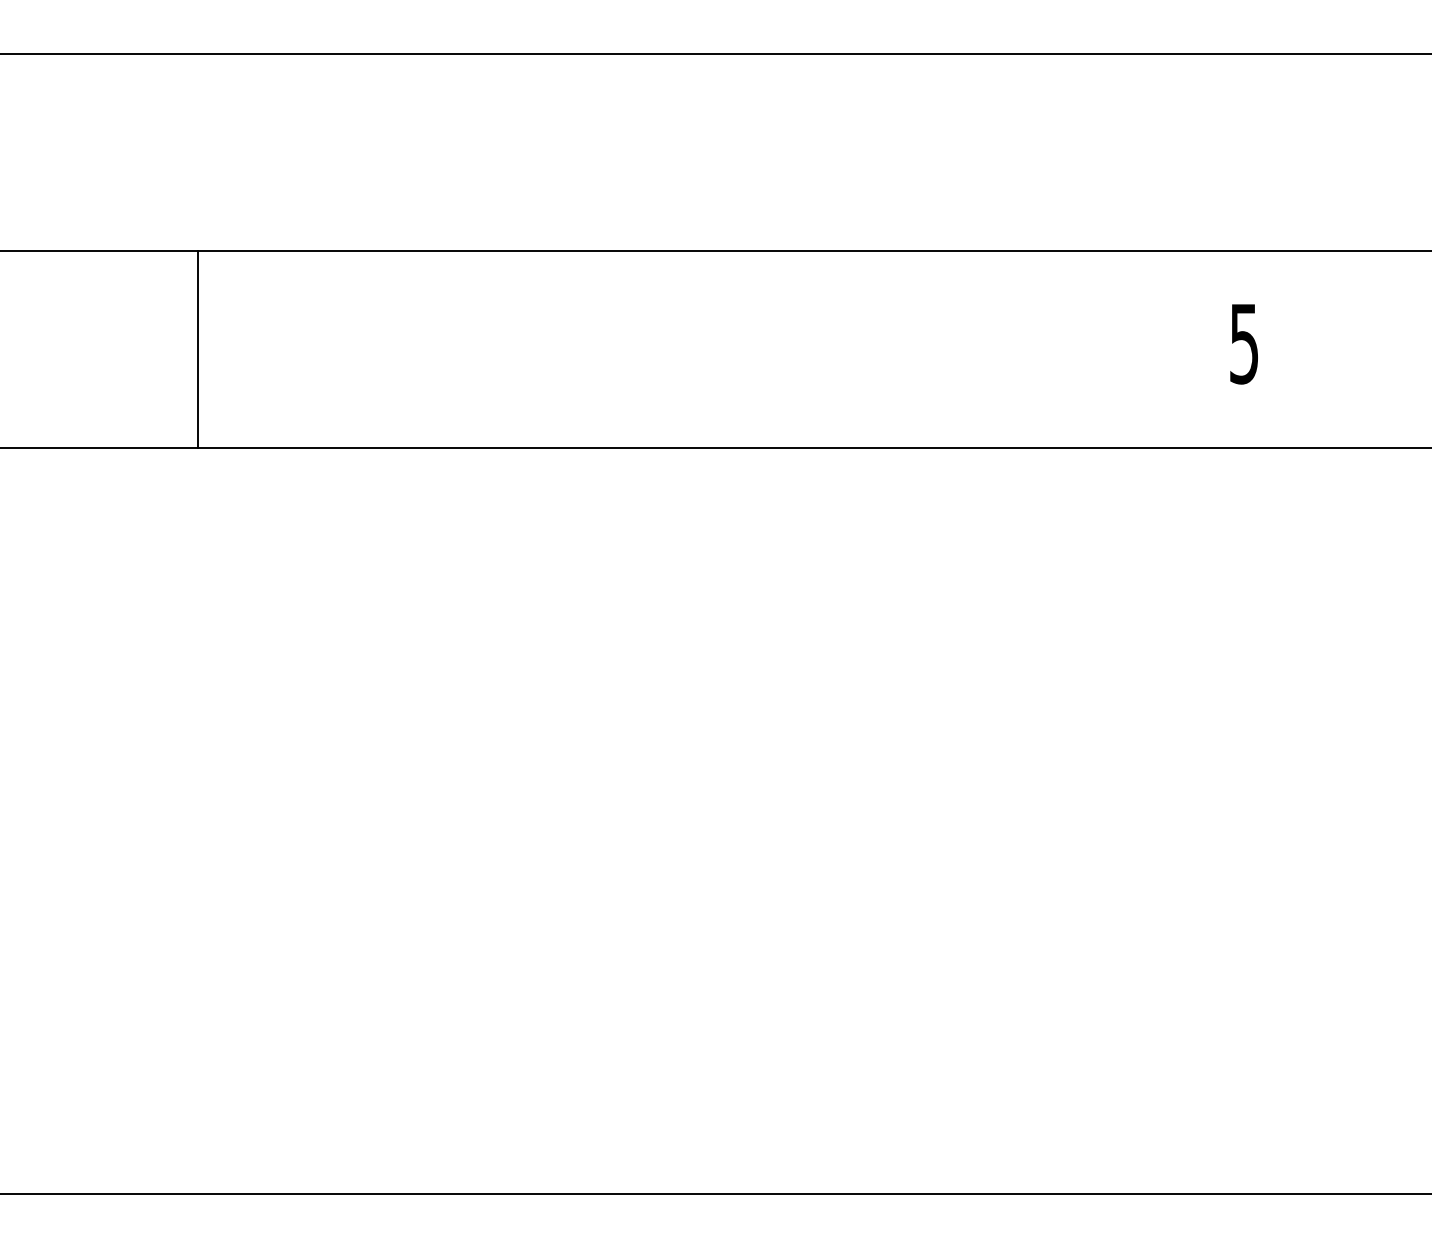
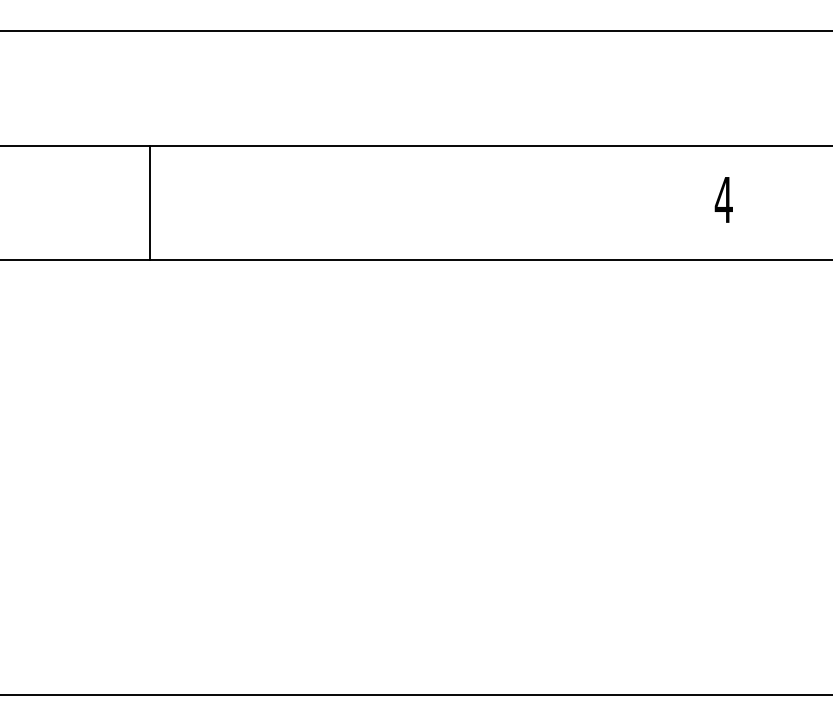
text: (1243, 344) -> (723, 200), 5 -> 4
line: (198, 348) -> (150, 202), moved

